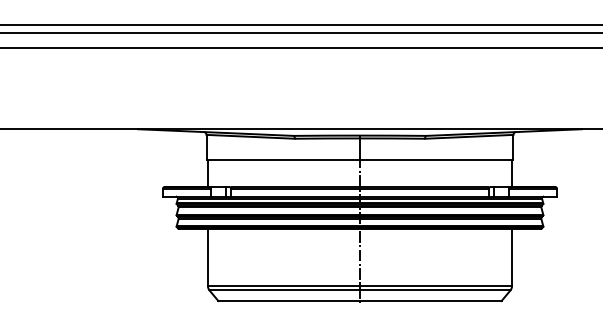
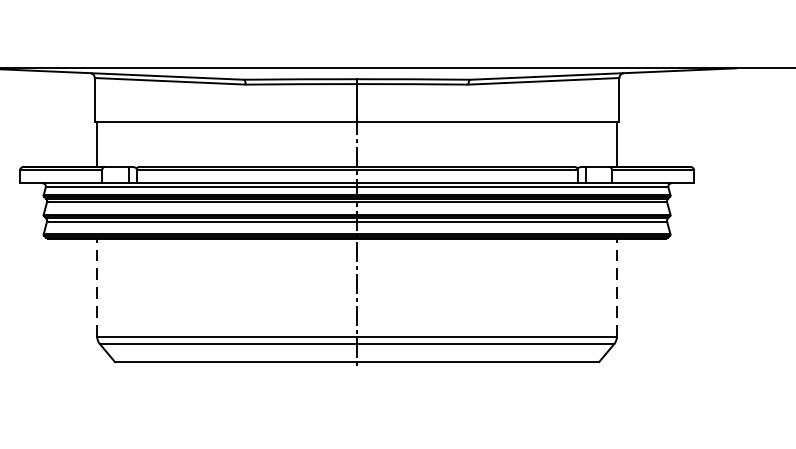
line: (208, 257) -> (98, 287), solid -> dashed
line: (511, 257) -> (616, 287), solid -> dashed

